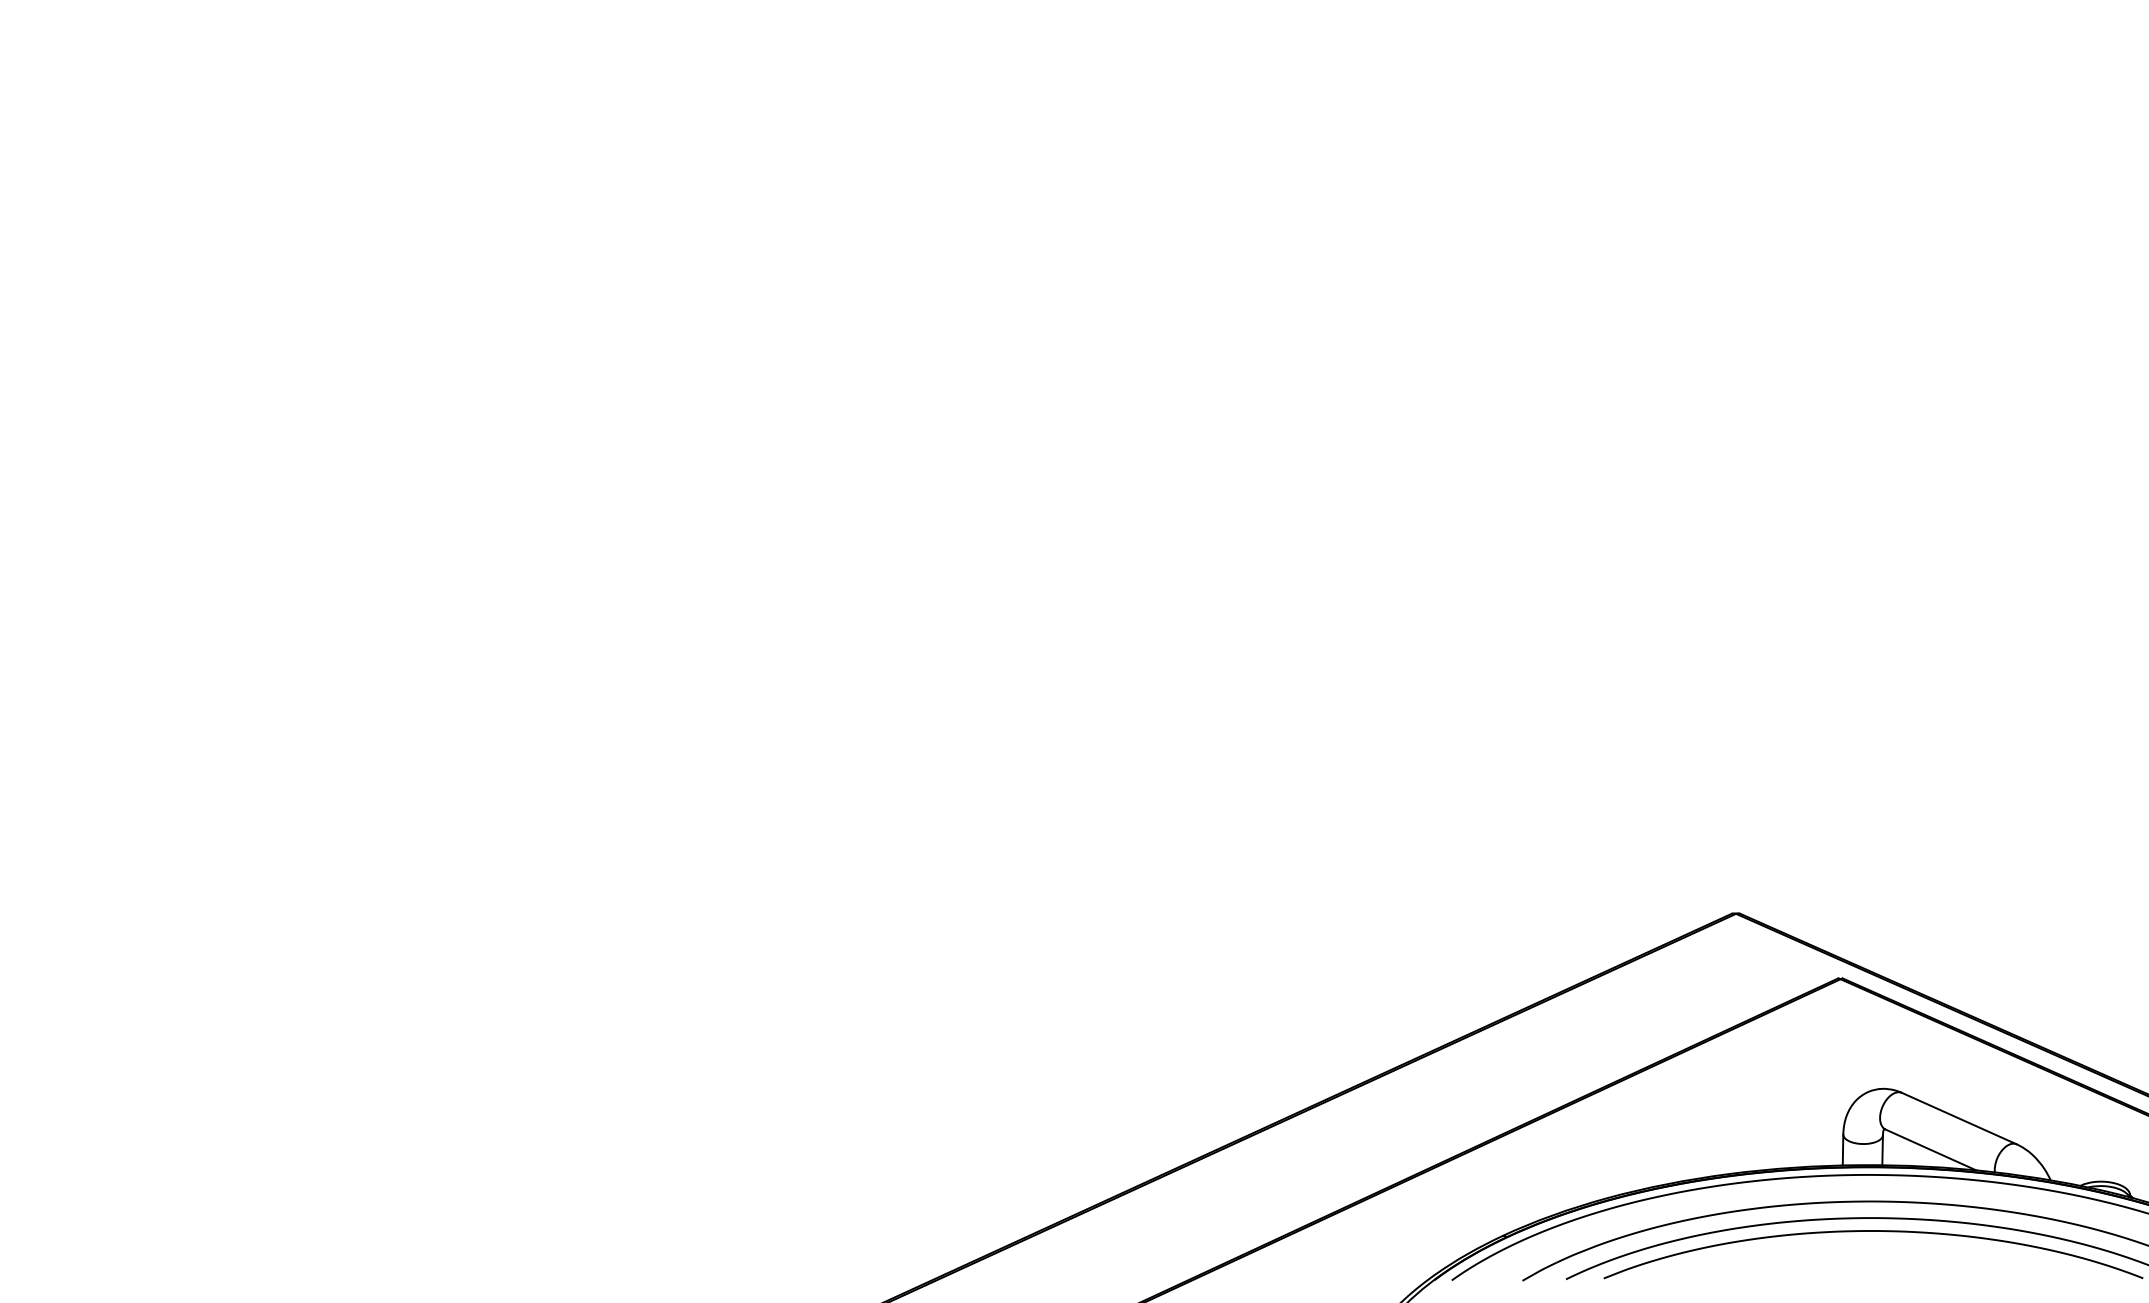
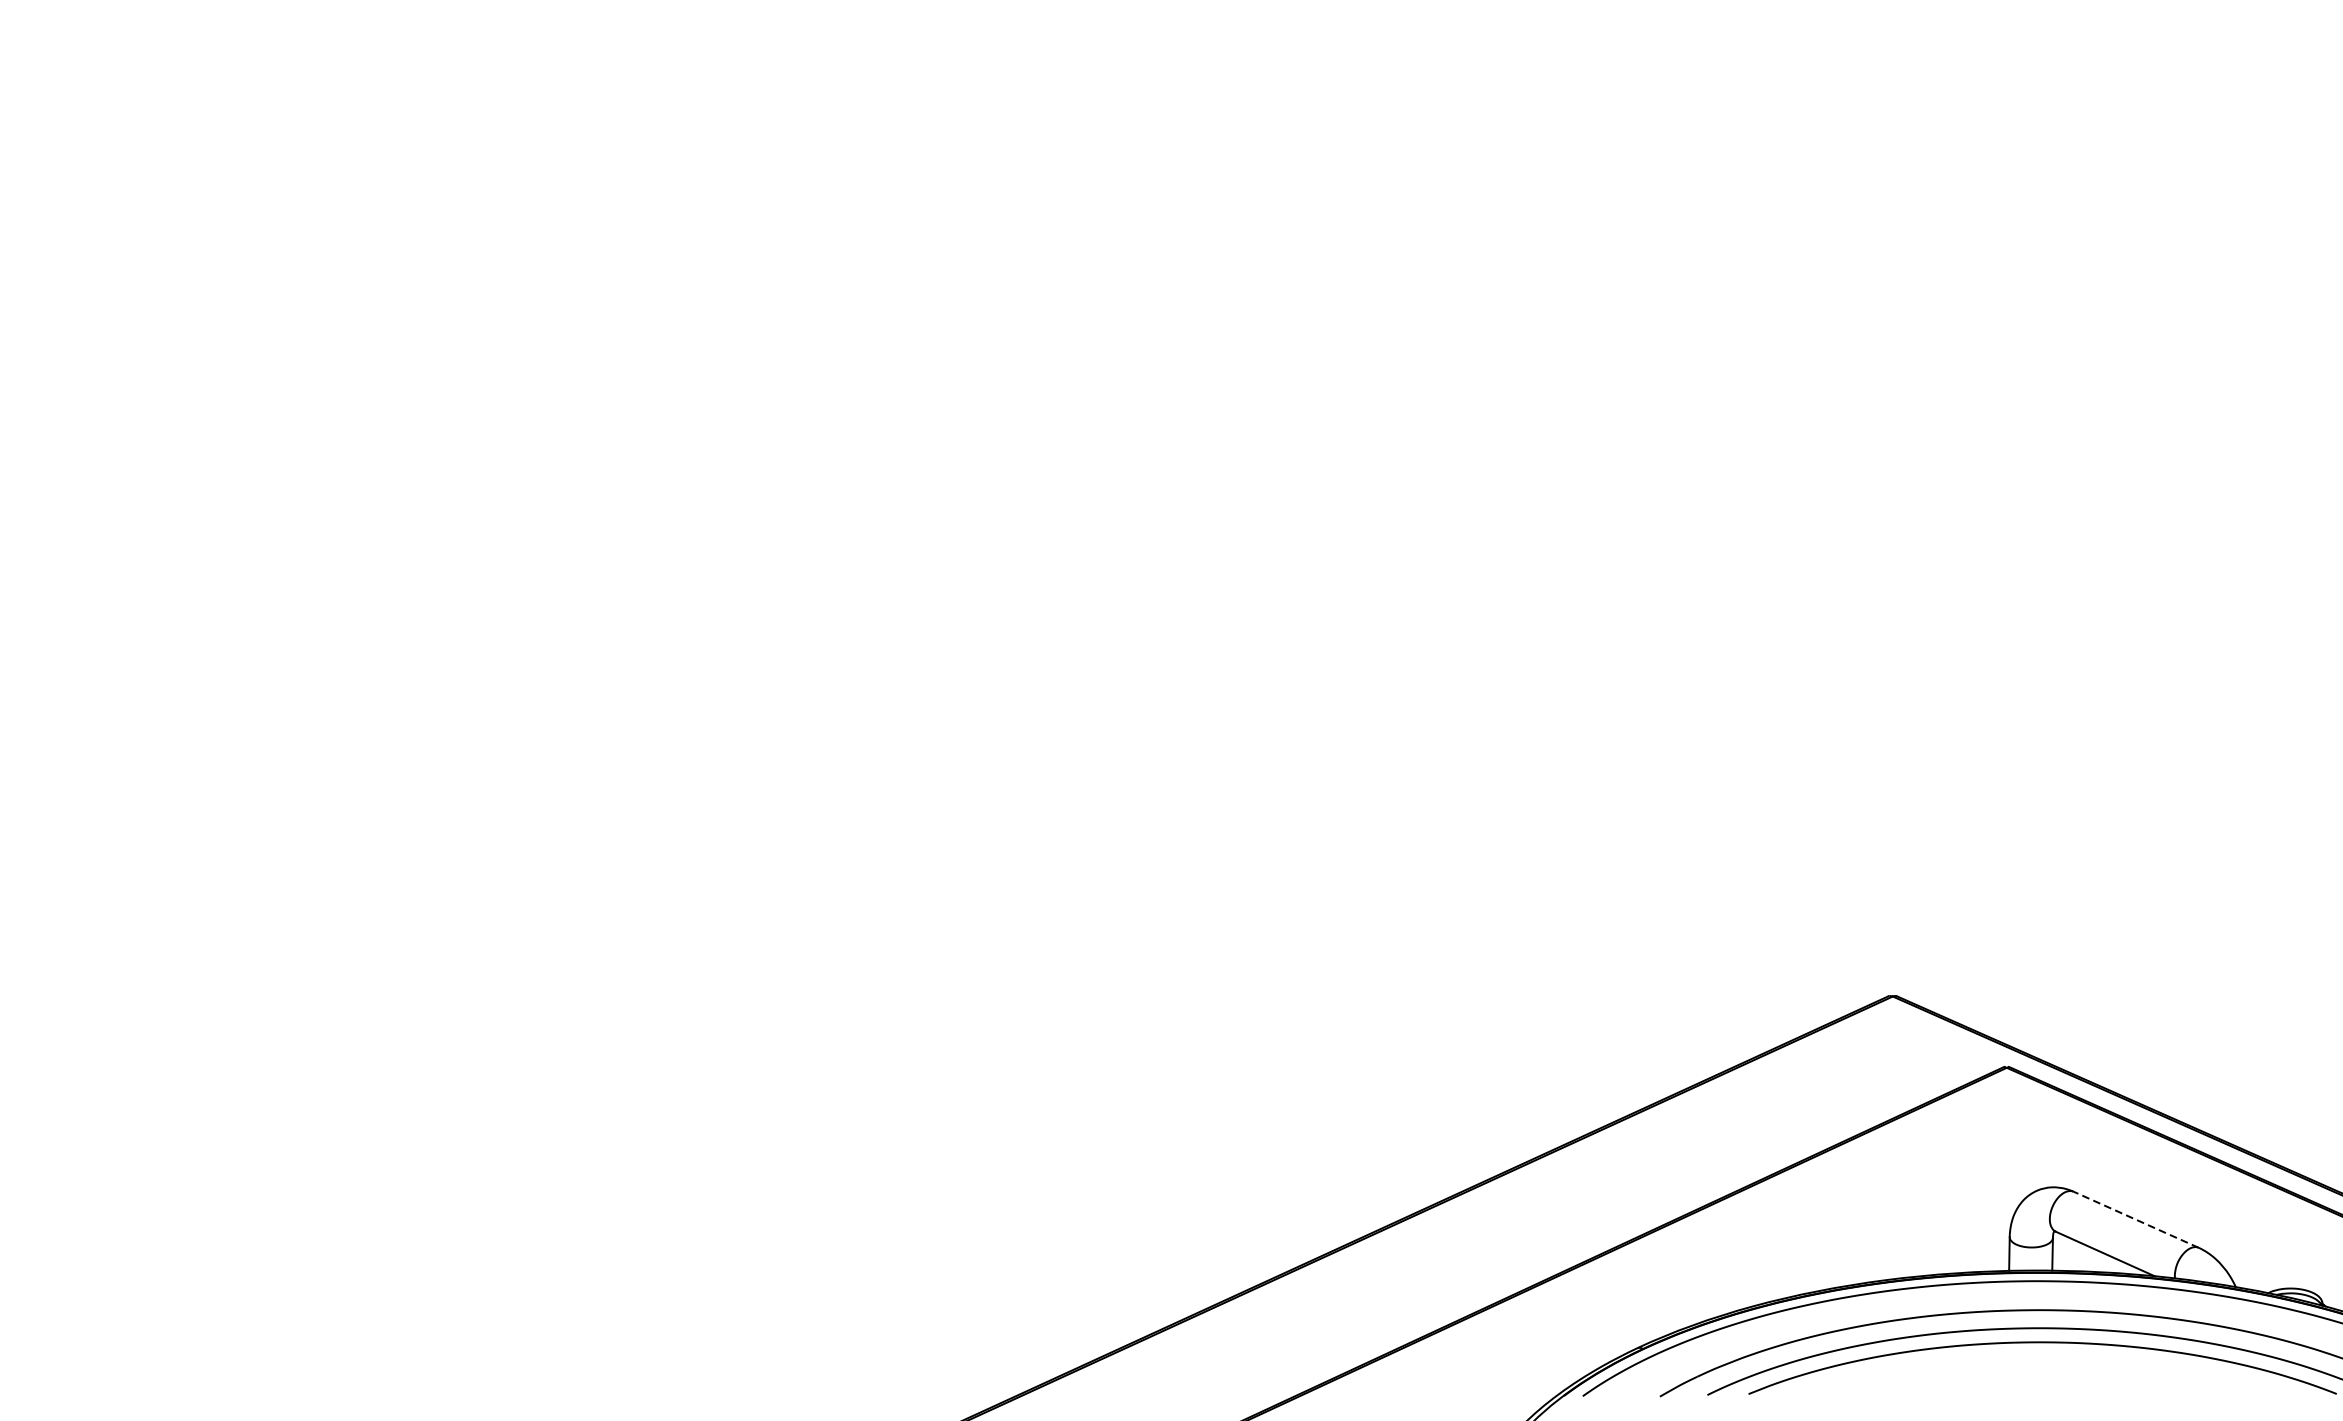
line: (1959, 1118) -> (2136, 1219), solid -> dashed

